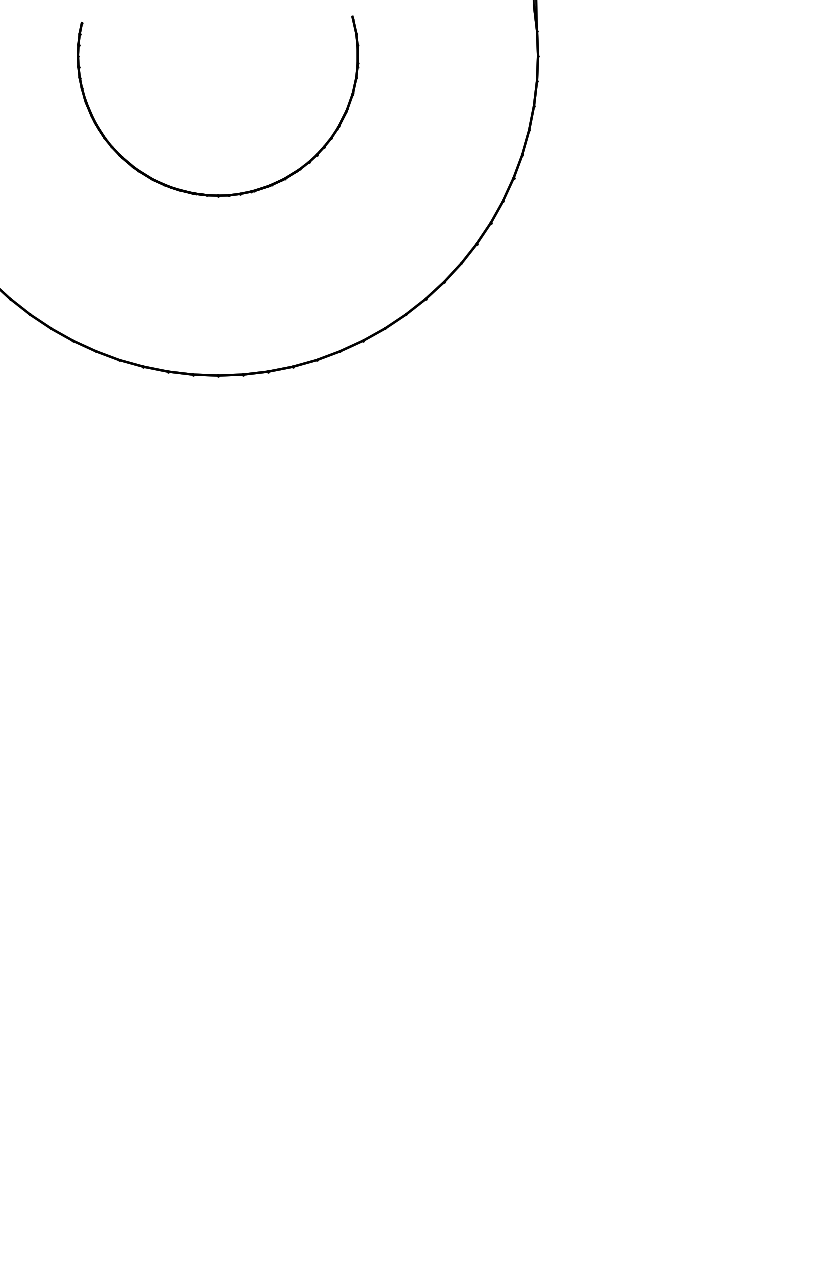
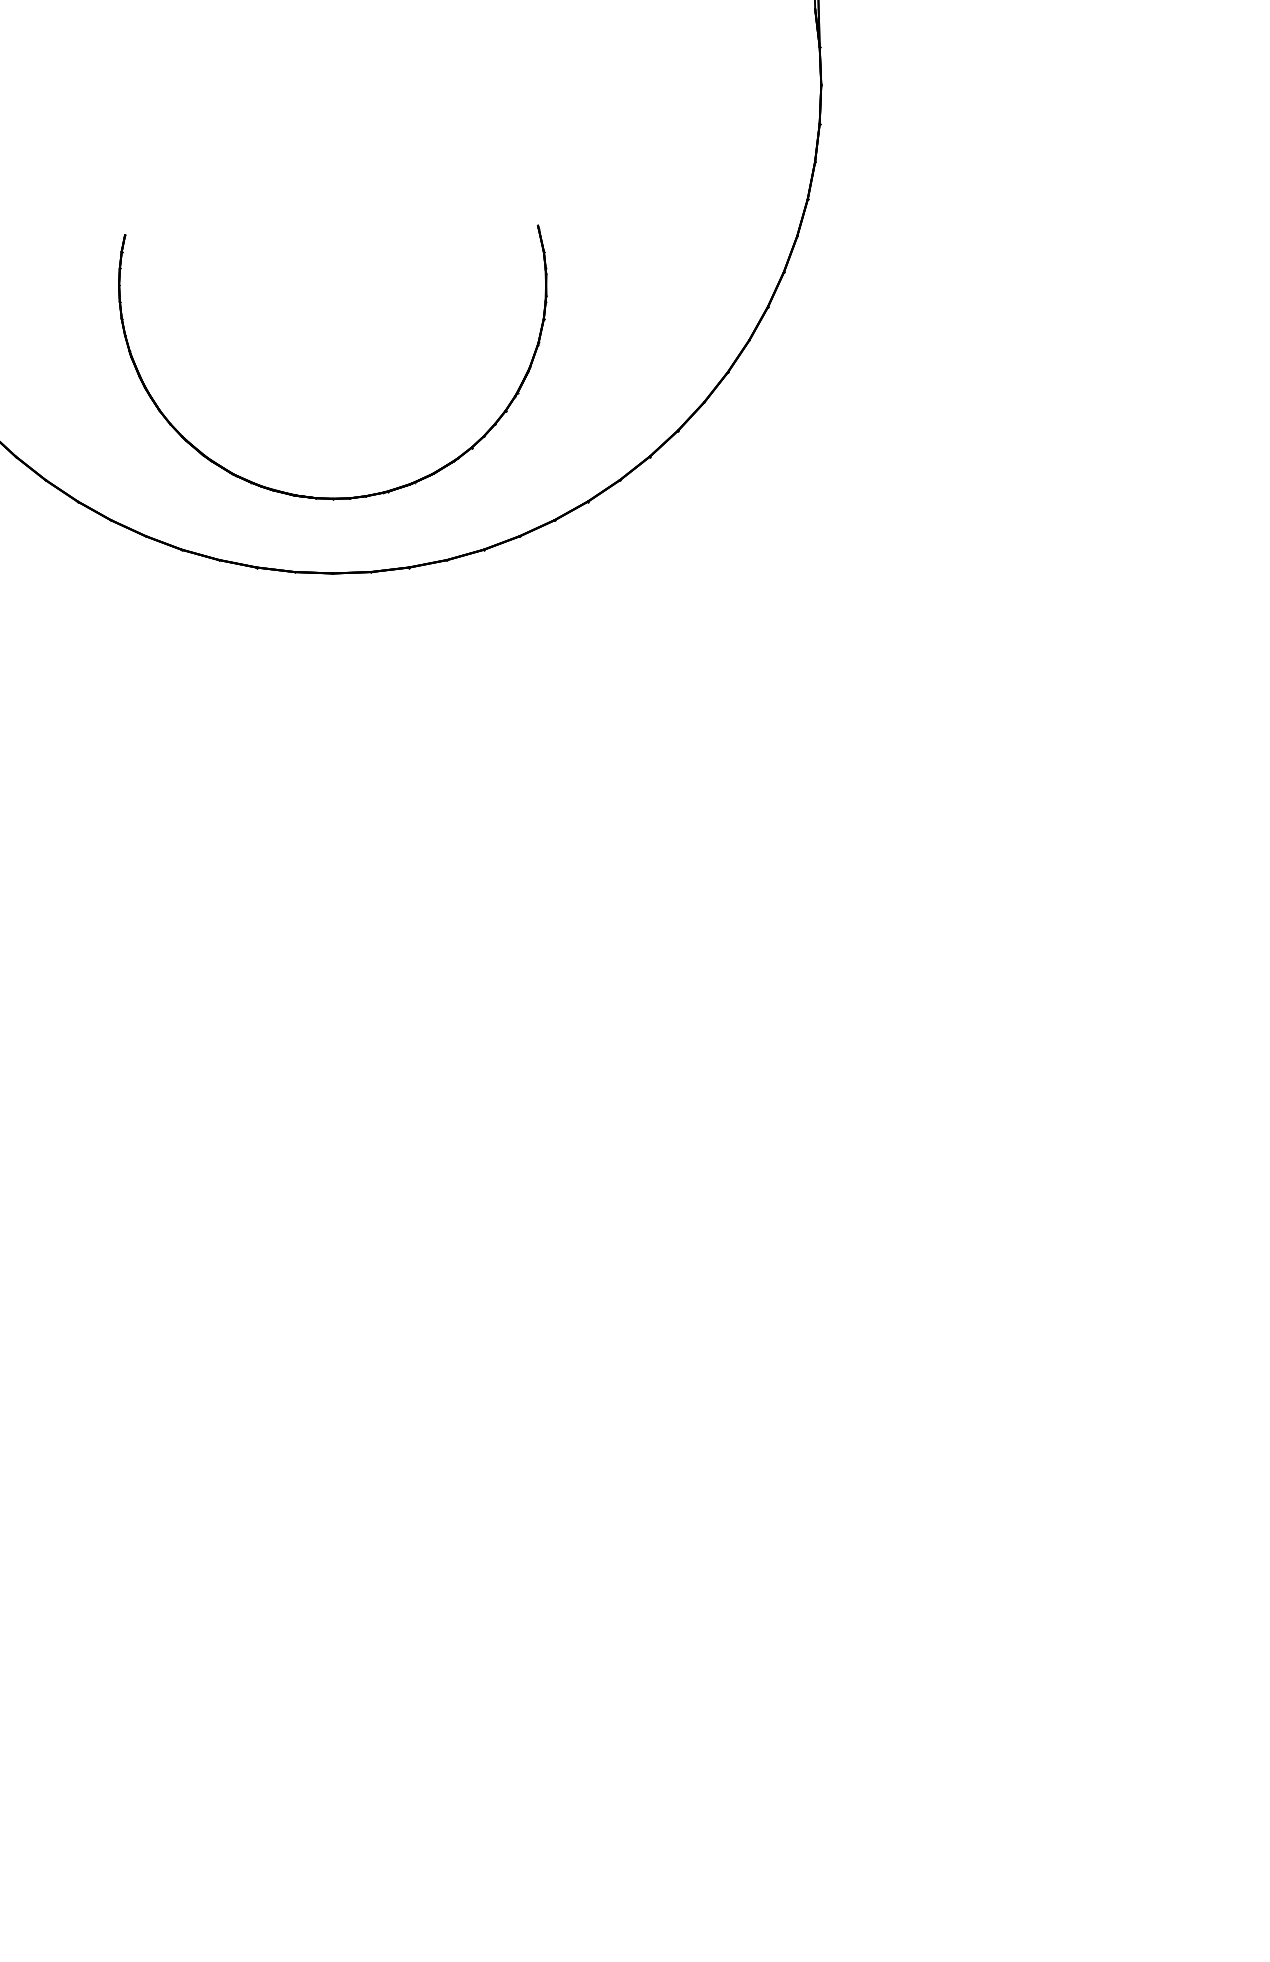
part: (218, 194) -> (333, 497), moved

